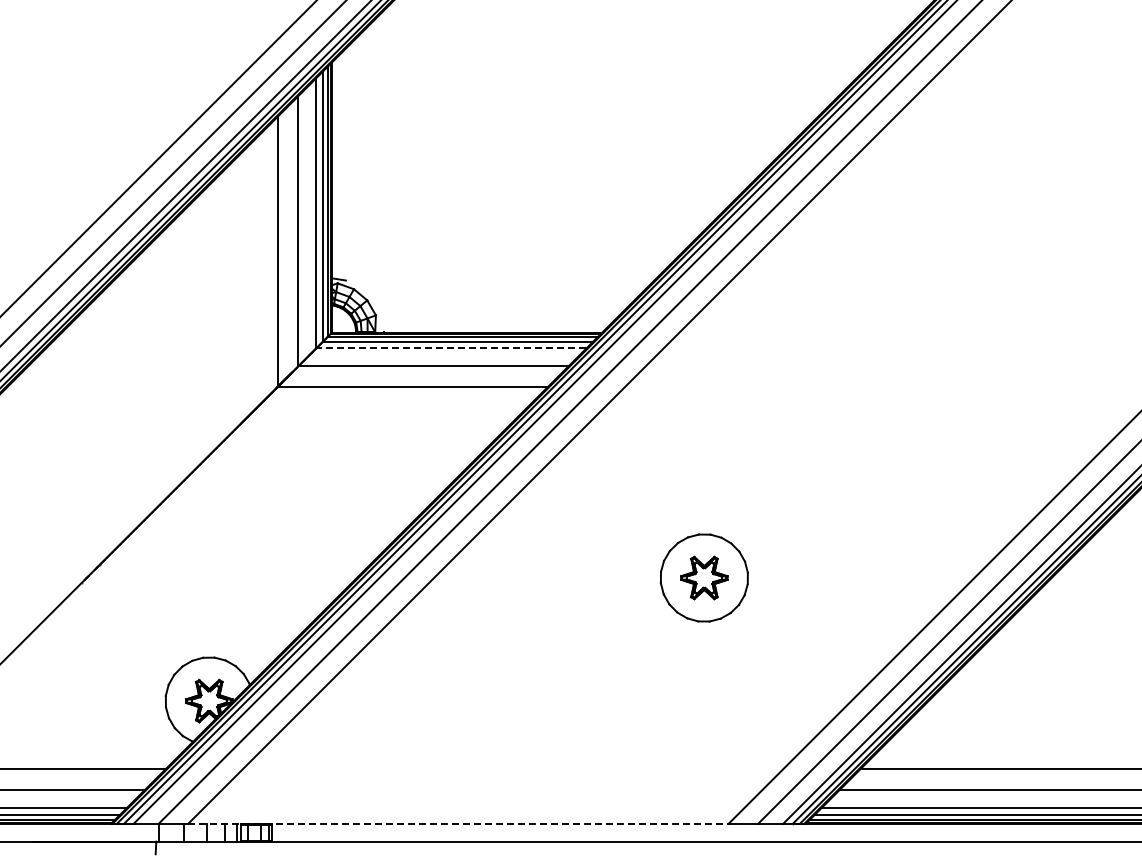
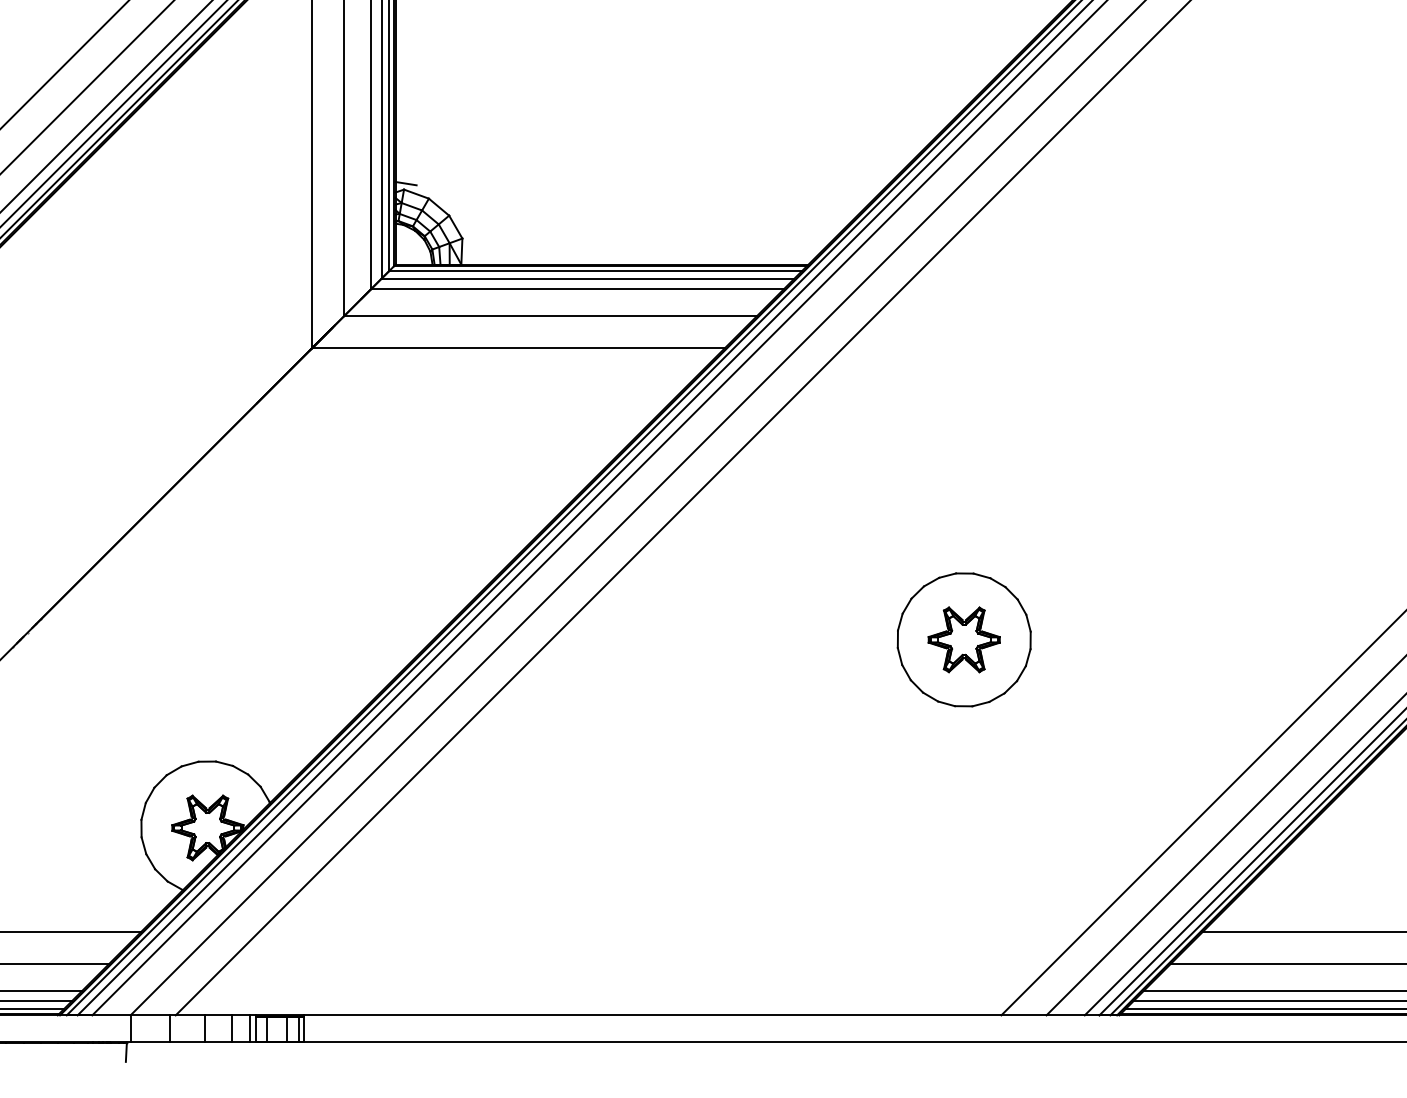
line: (450, 348) -> (576, 289), dashed -> solid
line: (458, 823) -> (588, 1014), dashed -> solid

